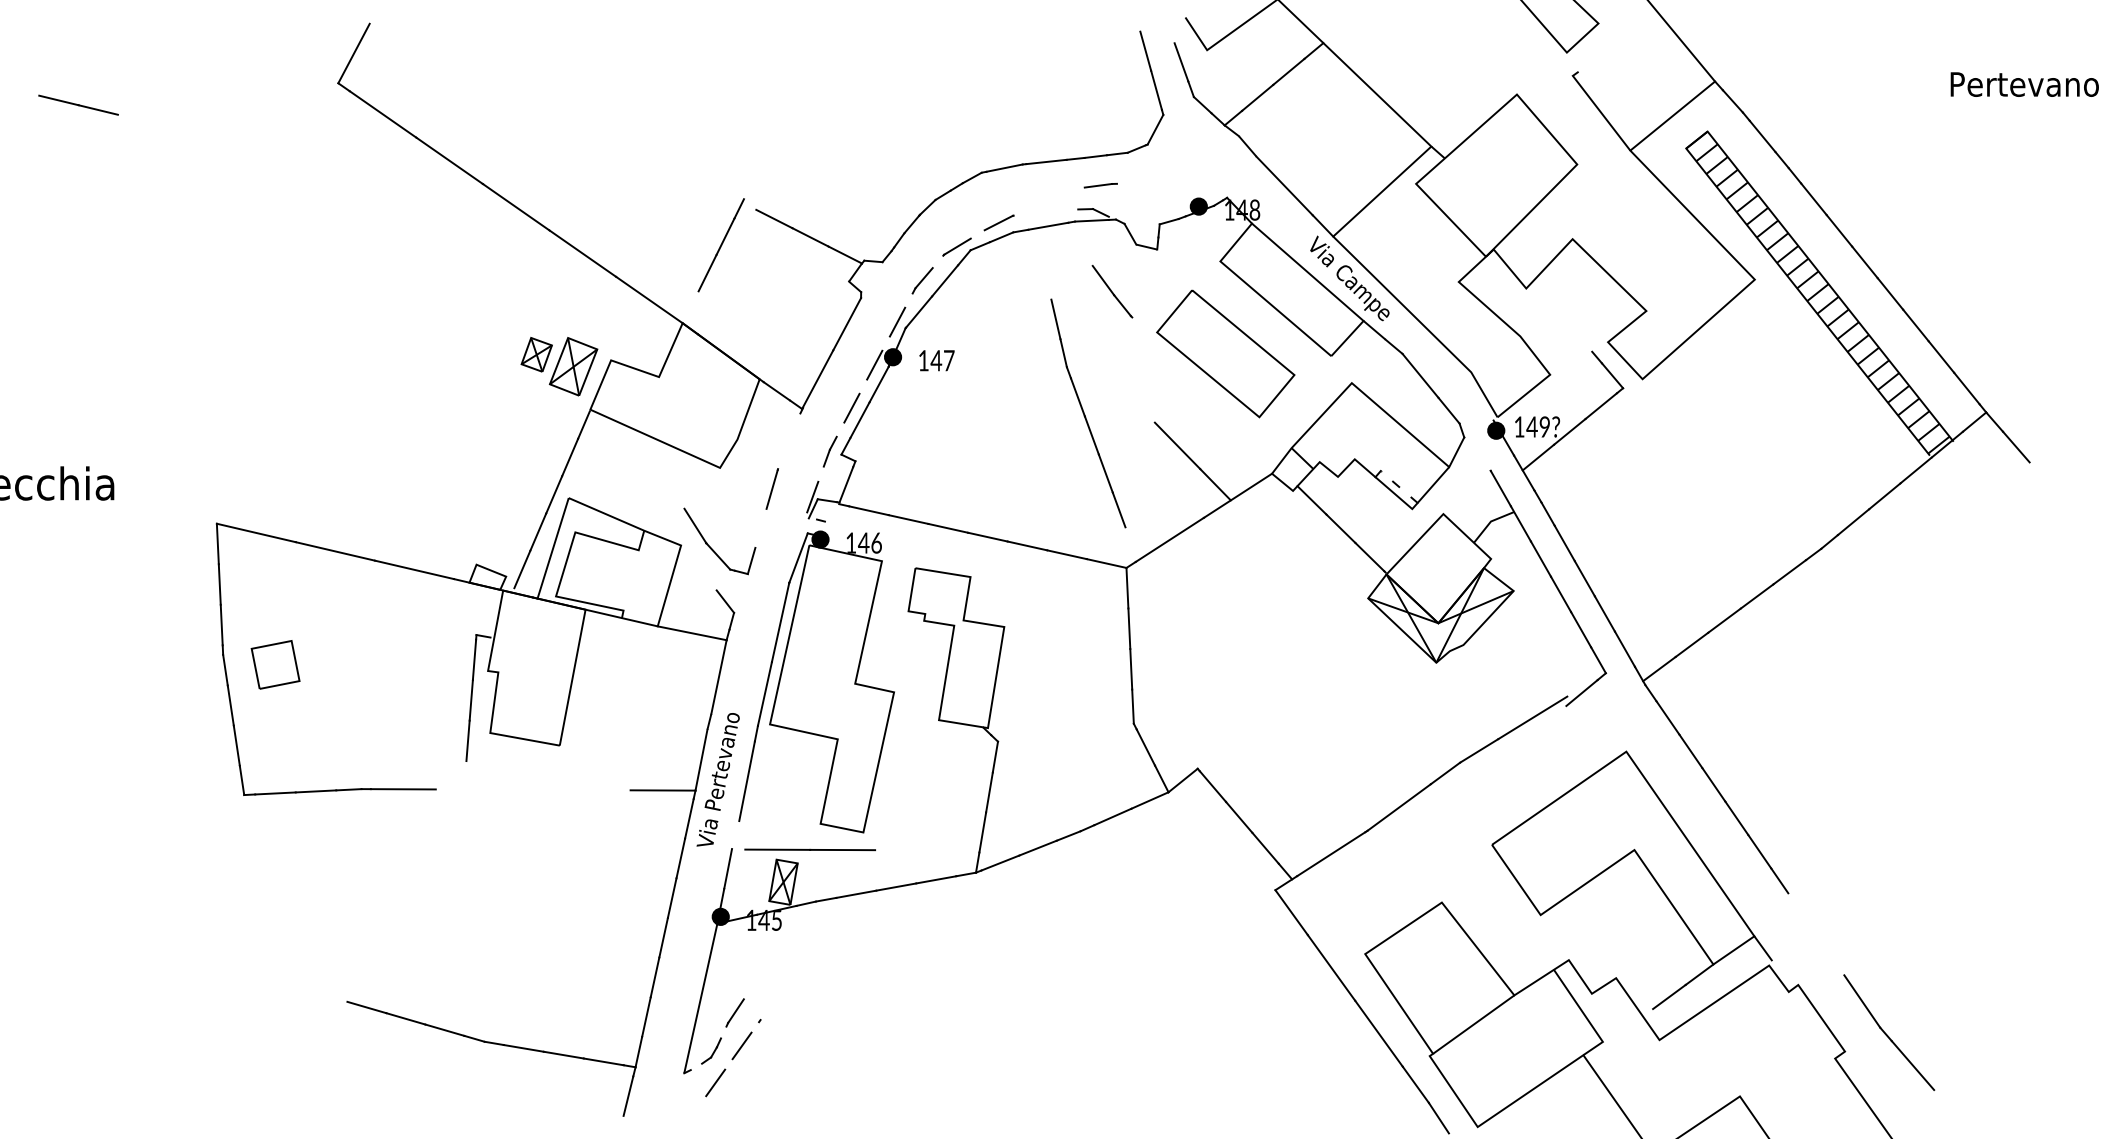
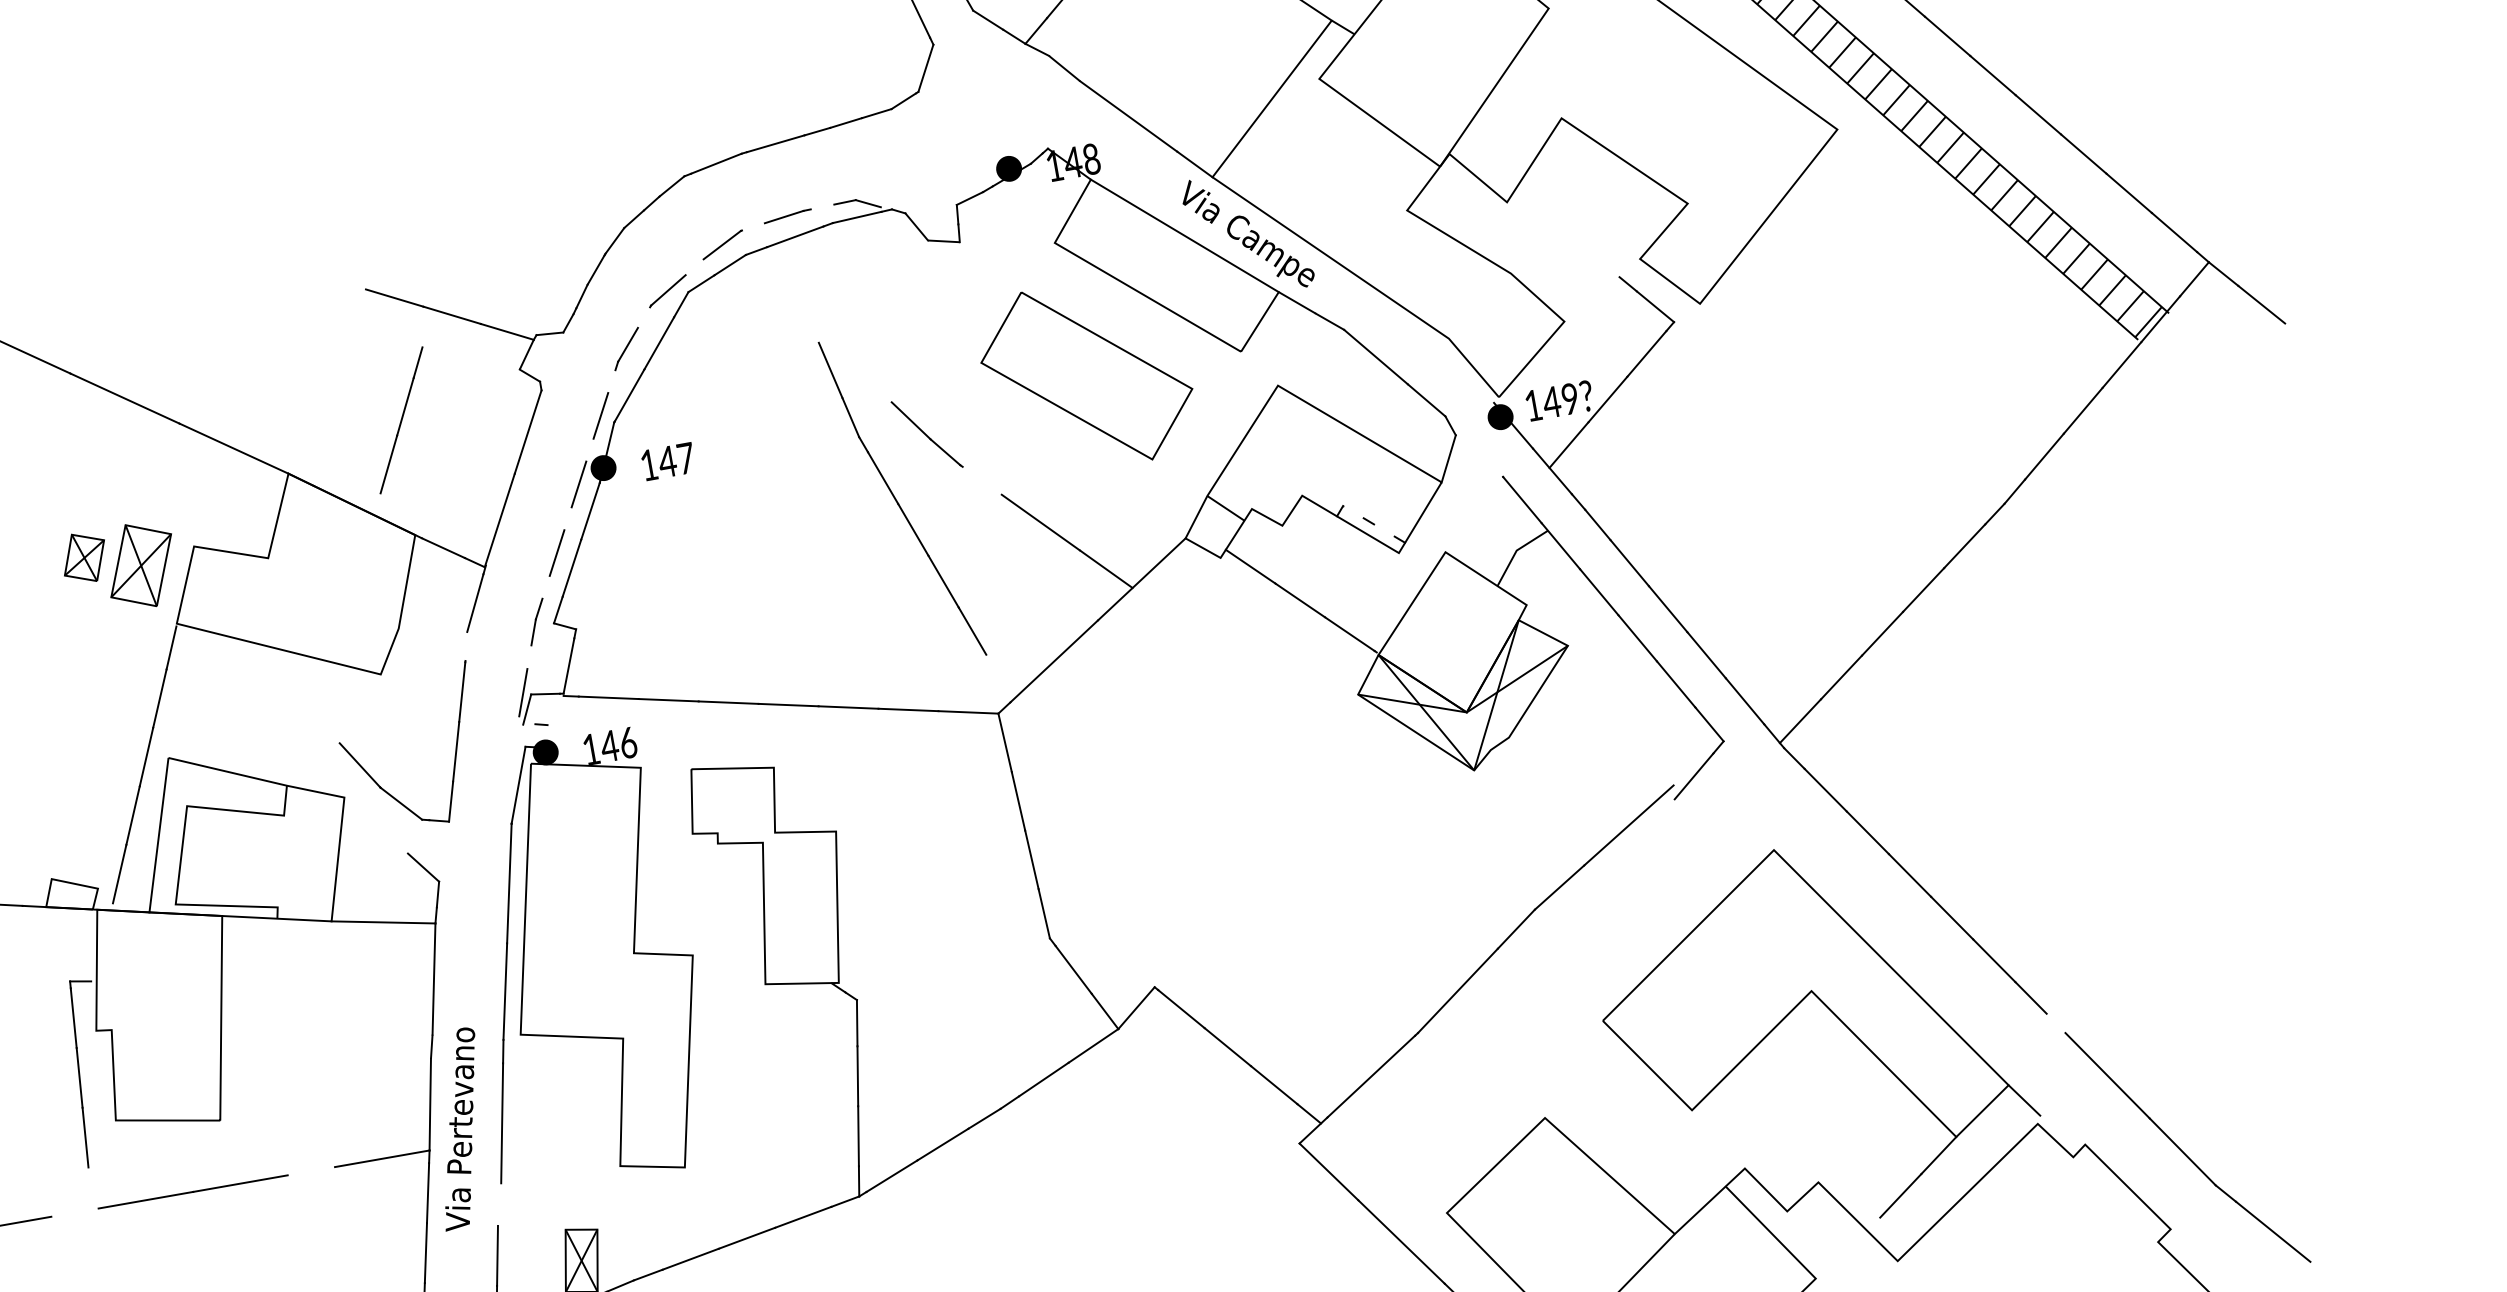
line: (1100, 185) -> (787, 216), moved
line: (720, 245) -> (400, 420), moved
line: (1112, 291) -> (927, 434), moved
line: (791, 431) -> (475, 602), added
line: (760, 527) -> (455, 750), added
line: (809, 849) -> (192, 1191), moved
line: (1821, 941) -> (2107, 1075), added

